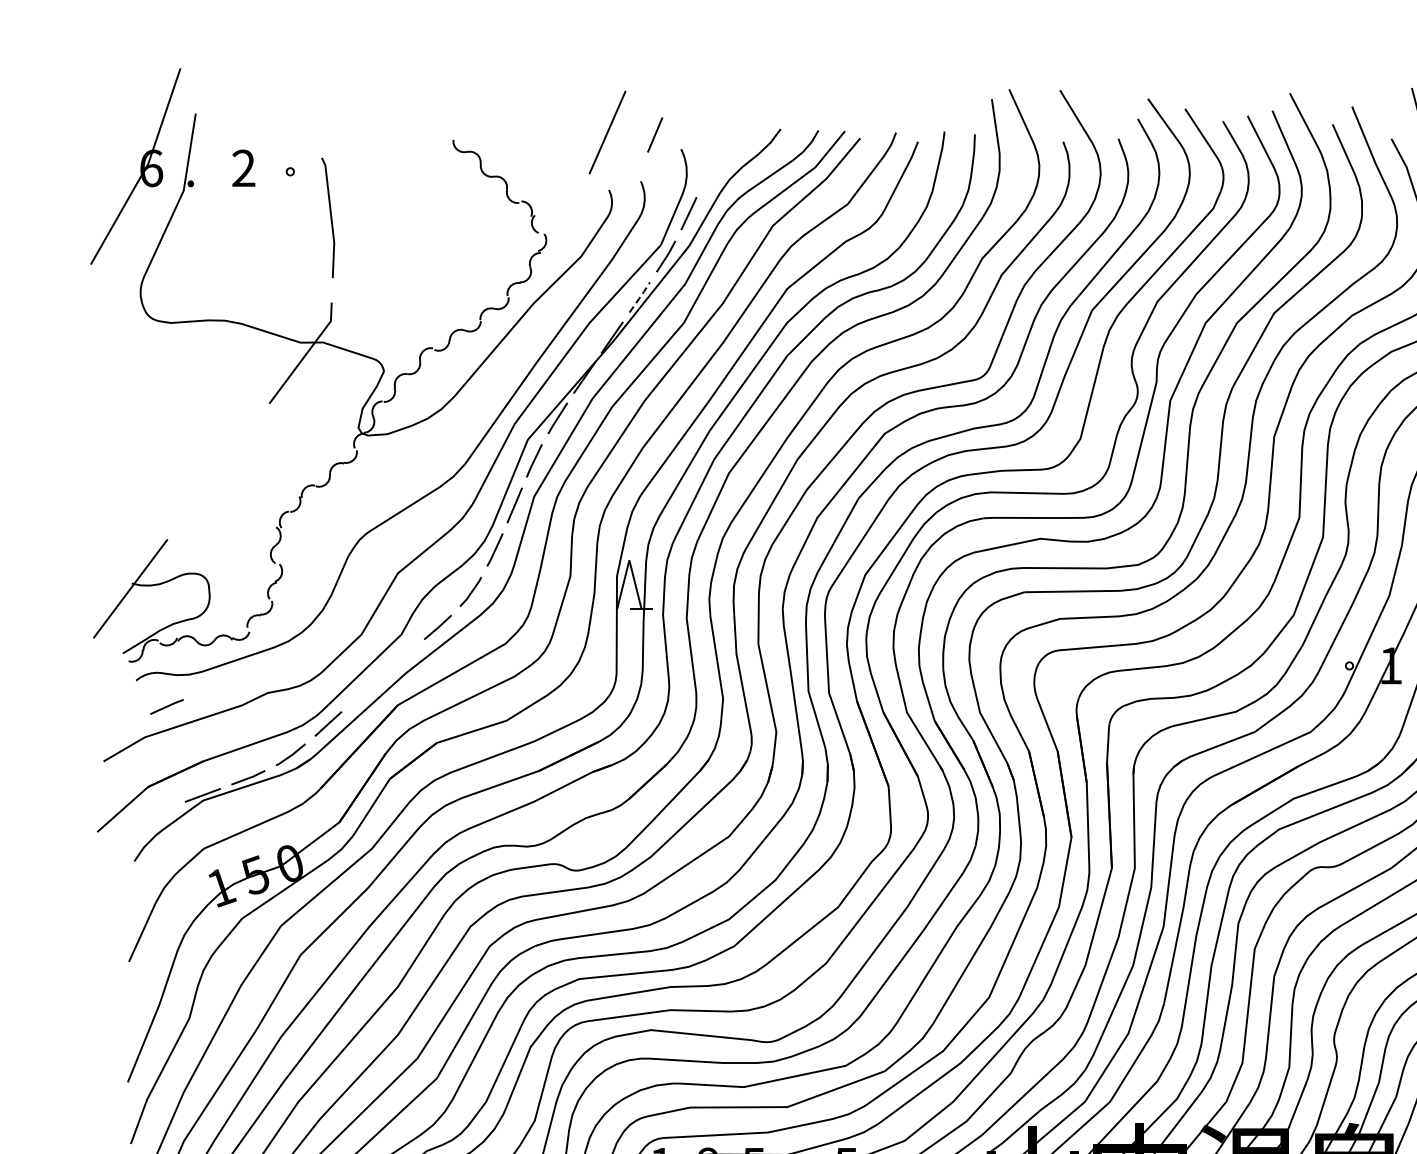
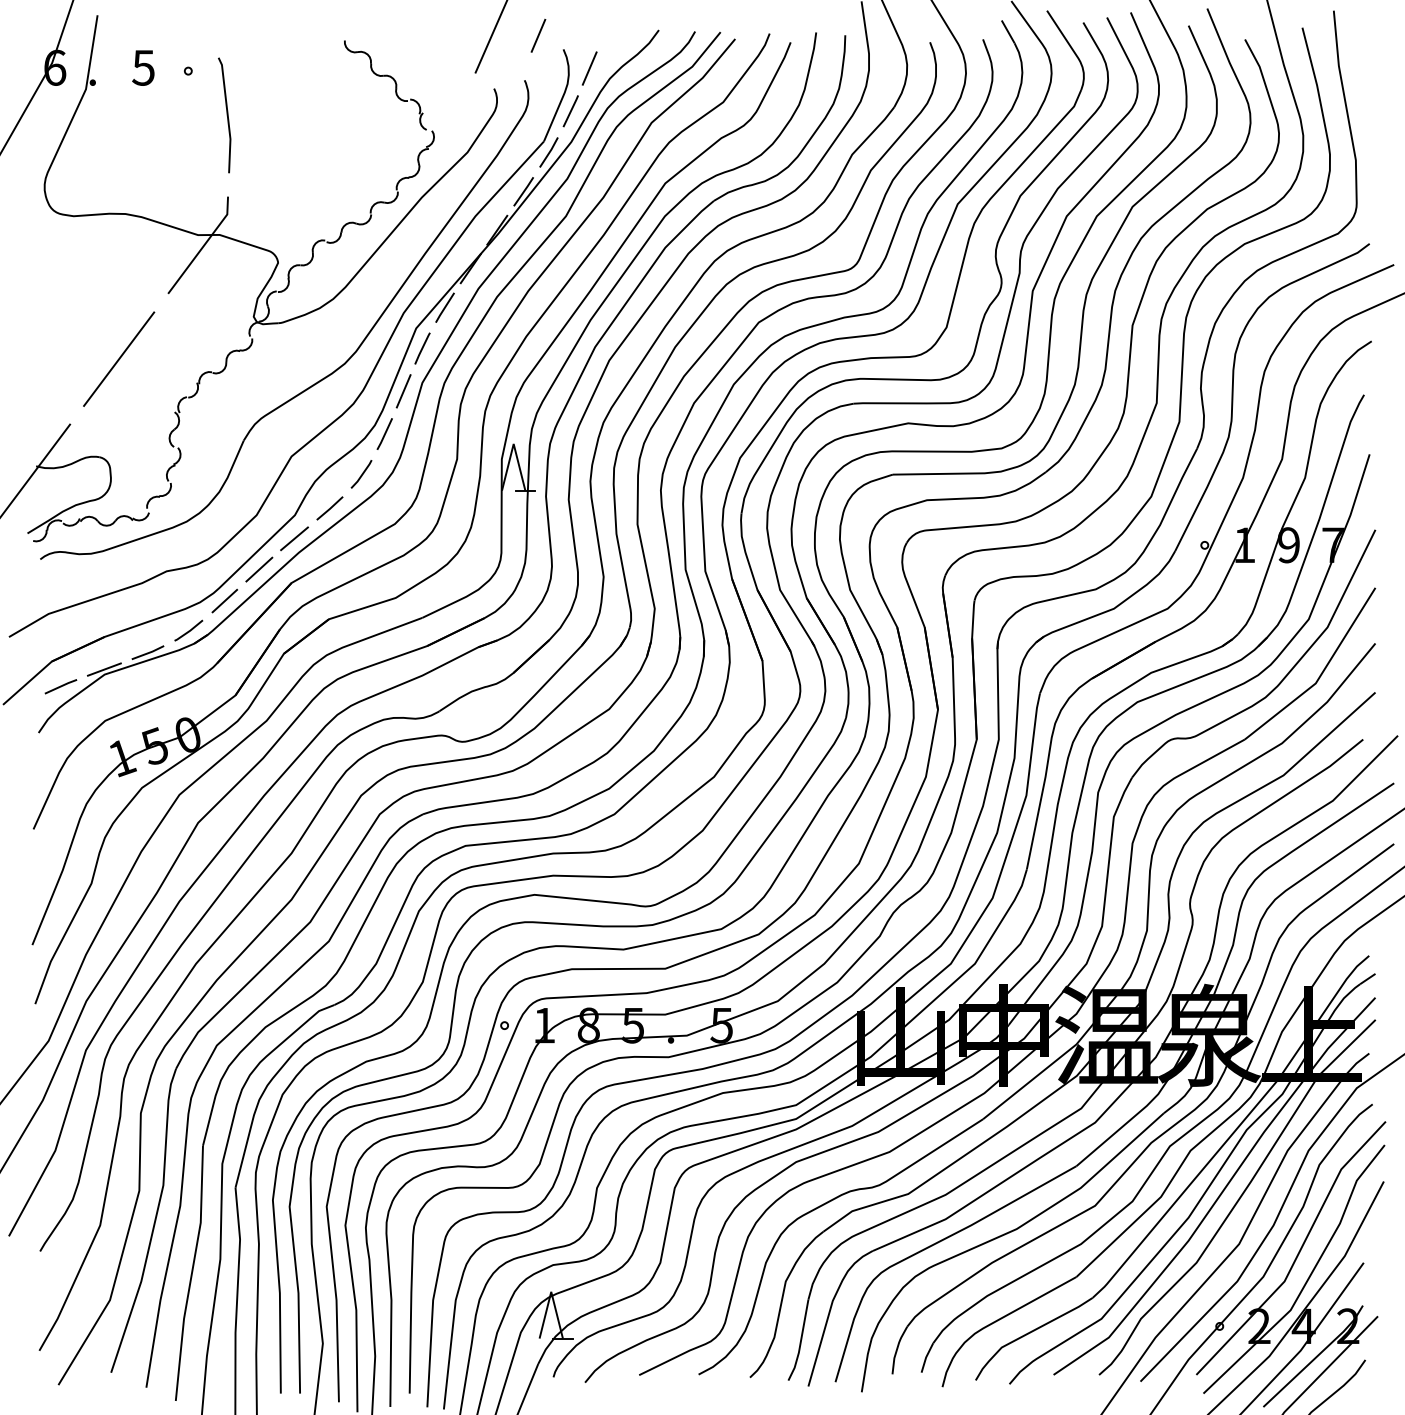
text: (243, 168) -> (143, 67), 2 -> 5
line: (708, 169) -> (589, 68), added
line: (640, 297) -> (524, 191), dashed -> solid
line: (218, 471) -> (119, 358), added
line: (400, 658) -> (294, 538), added
line: (364, 691) -> (259, 569), added
line: (166, 706) -> (60, 686), moved

